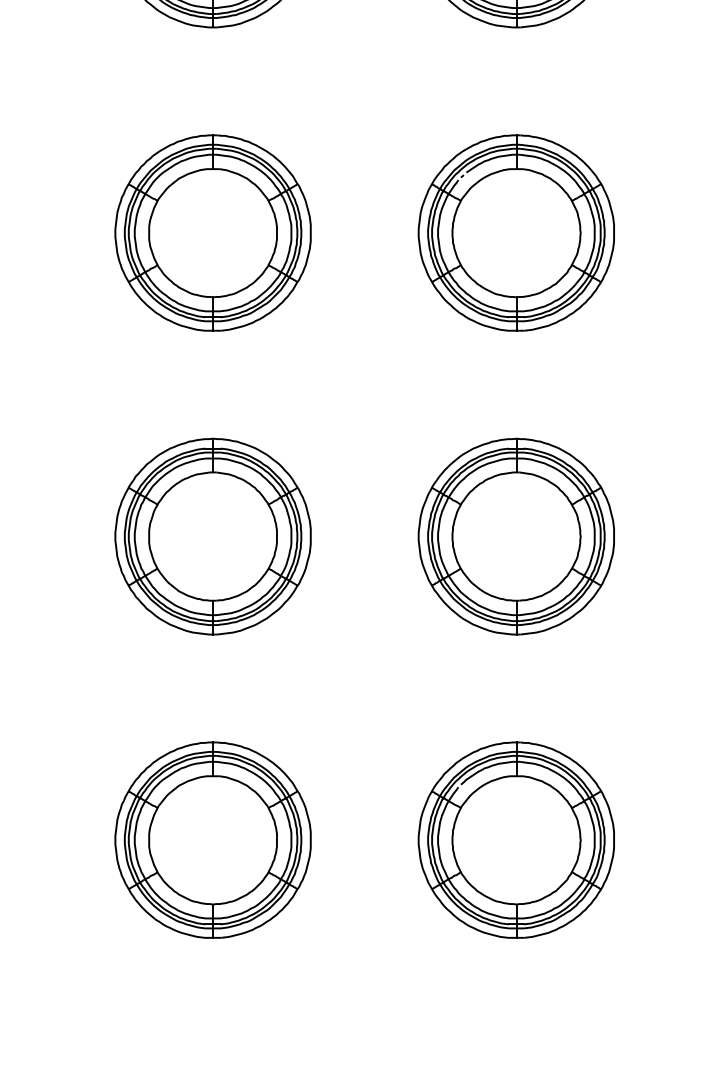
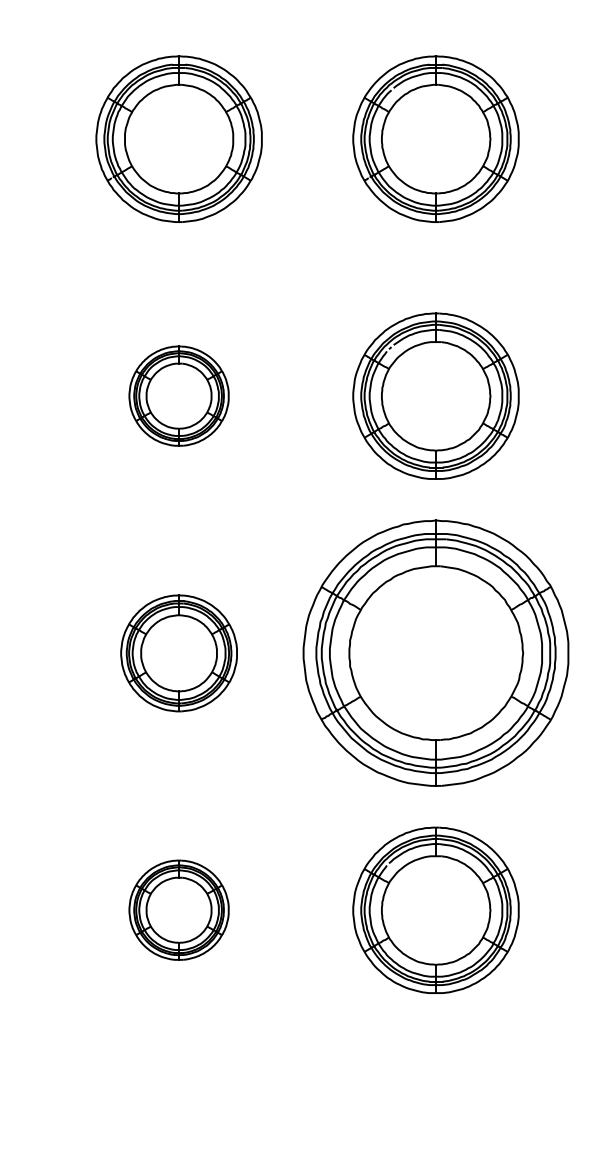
part: (212, 232) -> (178, 395), size x0.6
part: (212, 536) -> (178, 653), size x0.7
part: (515, 536) -> (435, 653), size x1.6
part: (212, 839) -> (178, 909), size x0.6

